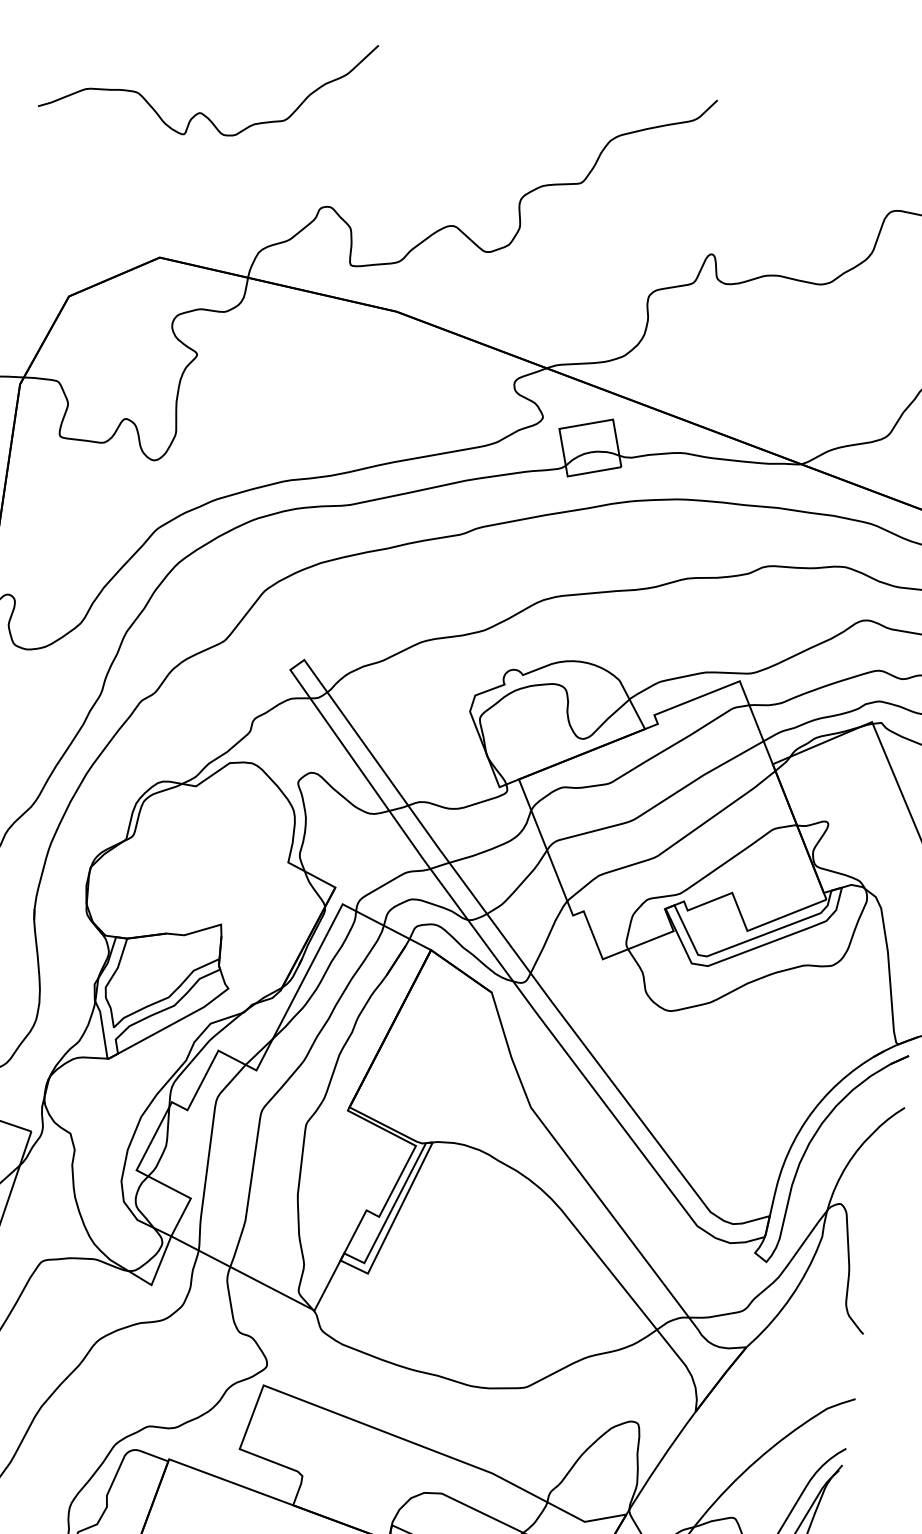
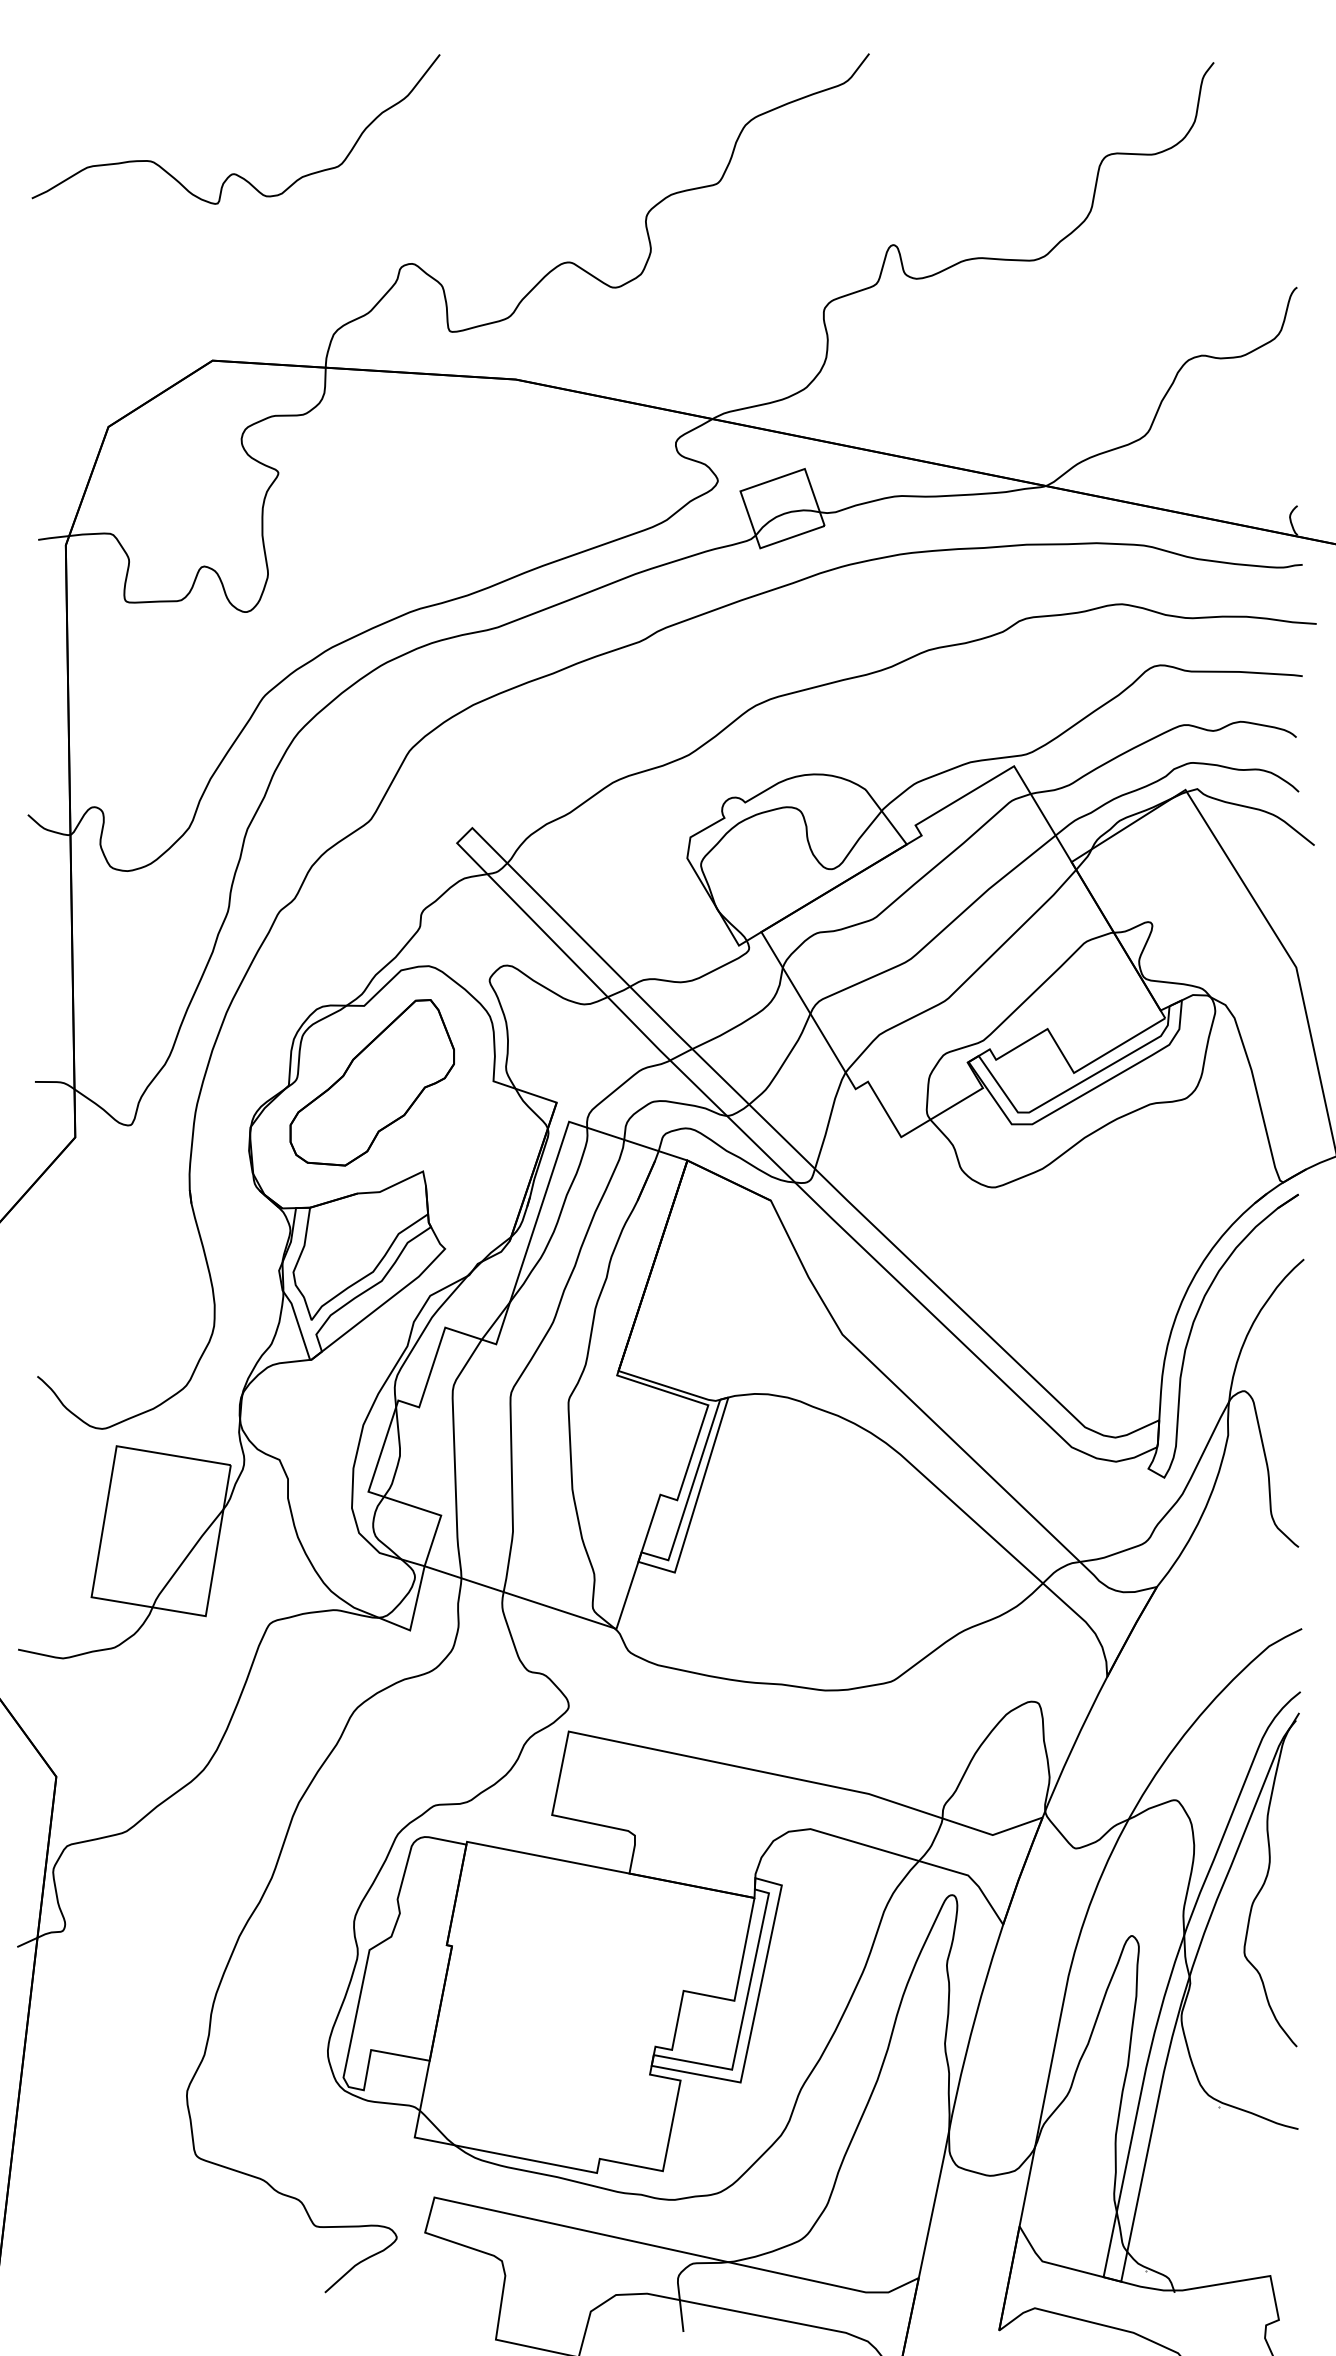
part: (191, 847) -> (371, 1082), added

